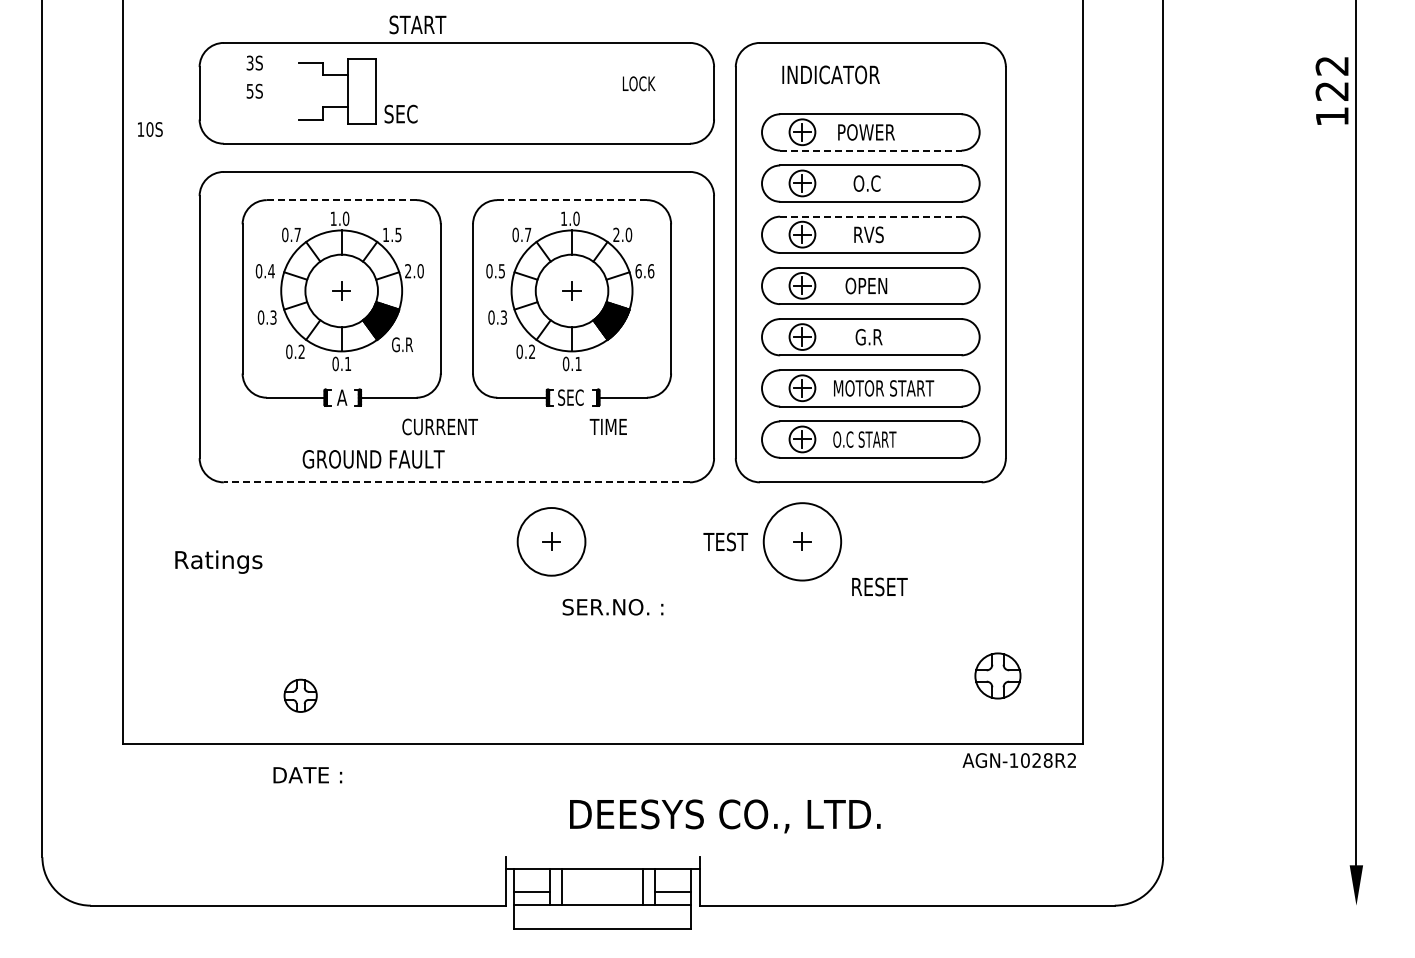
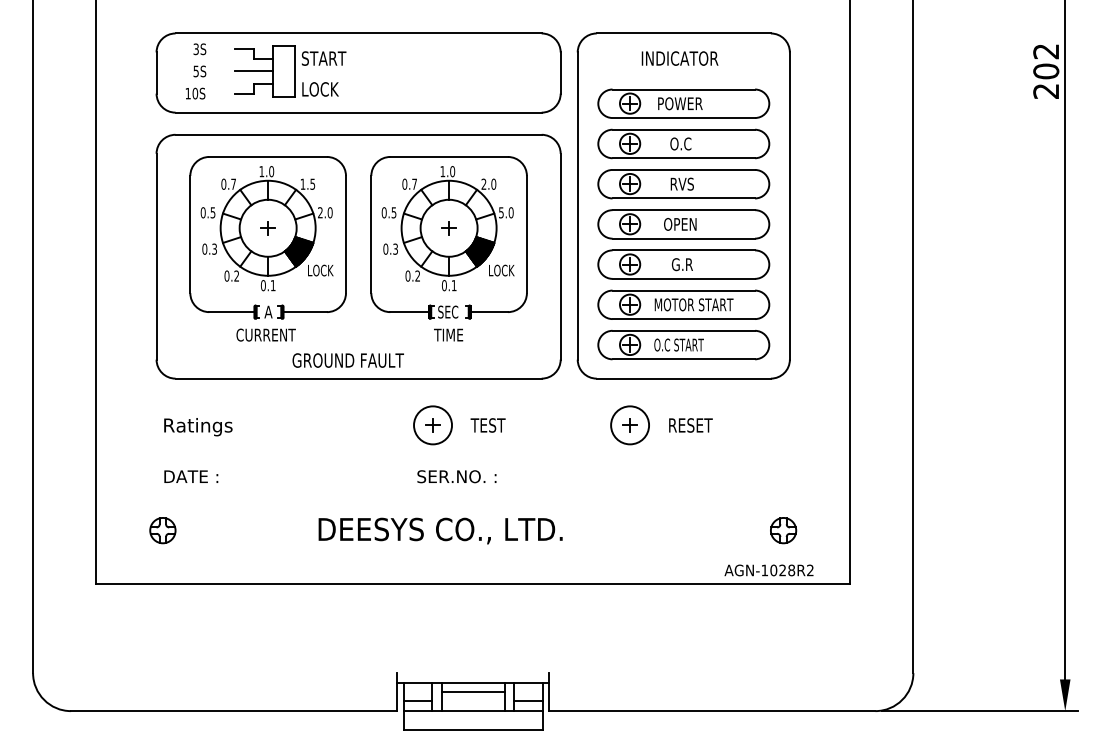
text: (417, 24) -> (323, 58), moved
text: (830, 74) -> (679, 58), moved
text: (638, 83) -> (501, 270), moved
line: (323, 91) -> (253, 71), added
text: (1331, 103) -> (1045, 81), 122 -> 202
text: (407, 113) -> (319, 88), SEC -> LOCK
text: (150, 129) -> (195, 93), moved
line: (870, 150) -> (683, 117), dashed -> solid
line: (341, 200) -> (268, 157), dashed -> solid
line: (572, 200) -> (449, 157), dashed -> solid
line: (870, 216) -> (683, 169), dashed -> solid
text: (271, 271) -> (213, 213), 0.4 -> 0.5
text: (644, 271) -> (506, 213), 6.6 -> 5.0
text: (408, 344) -> (320, 270), G.R -> LOCK
text: (439, 426) -> (265, 334), moved
text: (607, 426) -> (447, 334), moved
text: (373, 459) -> (348, 360), moved
line: (456, 482) -> (358, 378), dashed -> solid
circle: (551, 541) -> (432, 425), size x0.71
text: (725, 541) -> (487, 425), moved
circle: (802, 541) -> (630, 425), size x0.62
text: (218, 561) -> (198, 426), moved
text: (879, 586) -> (690, 425), moved
text: (612, 607) -> (456, 476), moved
part: (997, 675) -> (783, 530), size x0.71
part: (300, 695) -> (162, 530), moved
text: (1018, 760) -> (768, 570), moved
text: (307, 775) -> (191, 476), moved
text: (725, 816) -> (440, 531), moved
line: (602, 881) -> (473, 692), added
line: (1247, 905) -> (979, 711), added

